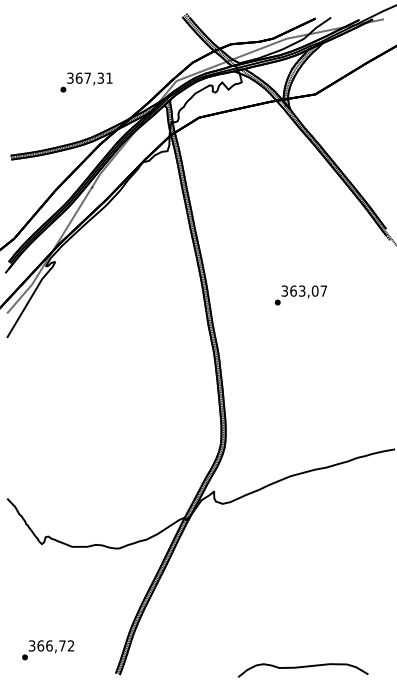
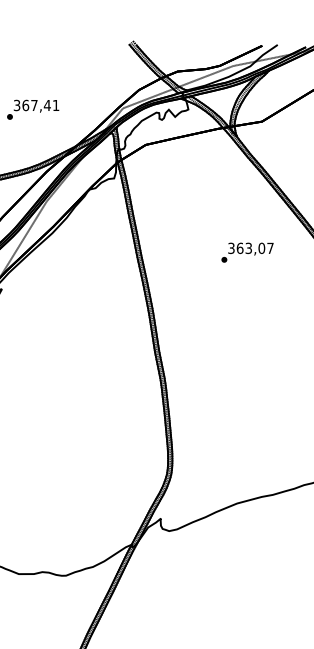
text: (100, 77) -> (47, 104), 367,31 -> 367,41
text: (300, 295) -> (247, 252), moved

